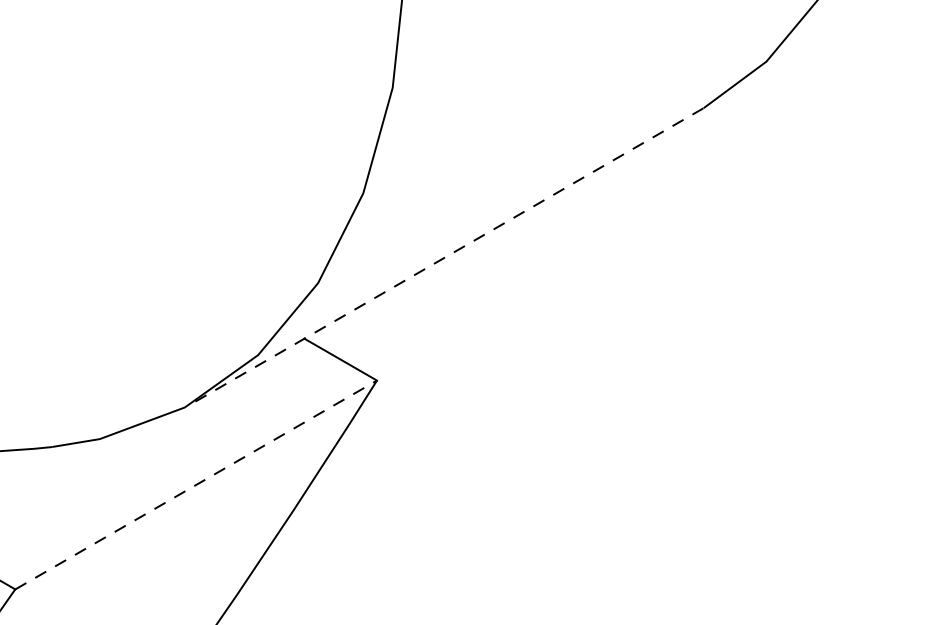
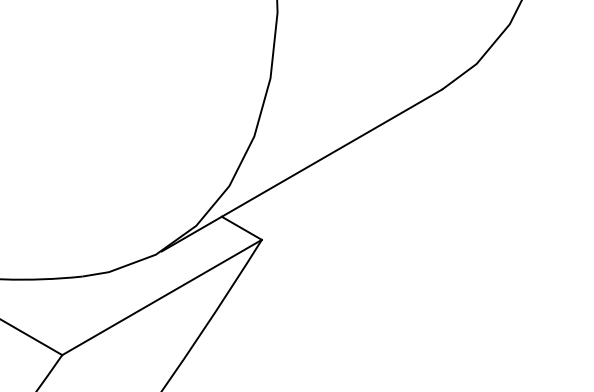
line: (448, 254) -> (301, 170), dashed -> solid
line: (196, 485) -> (162, 297), dashed -> solid

